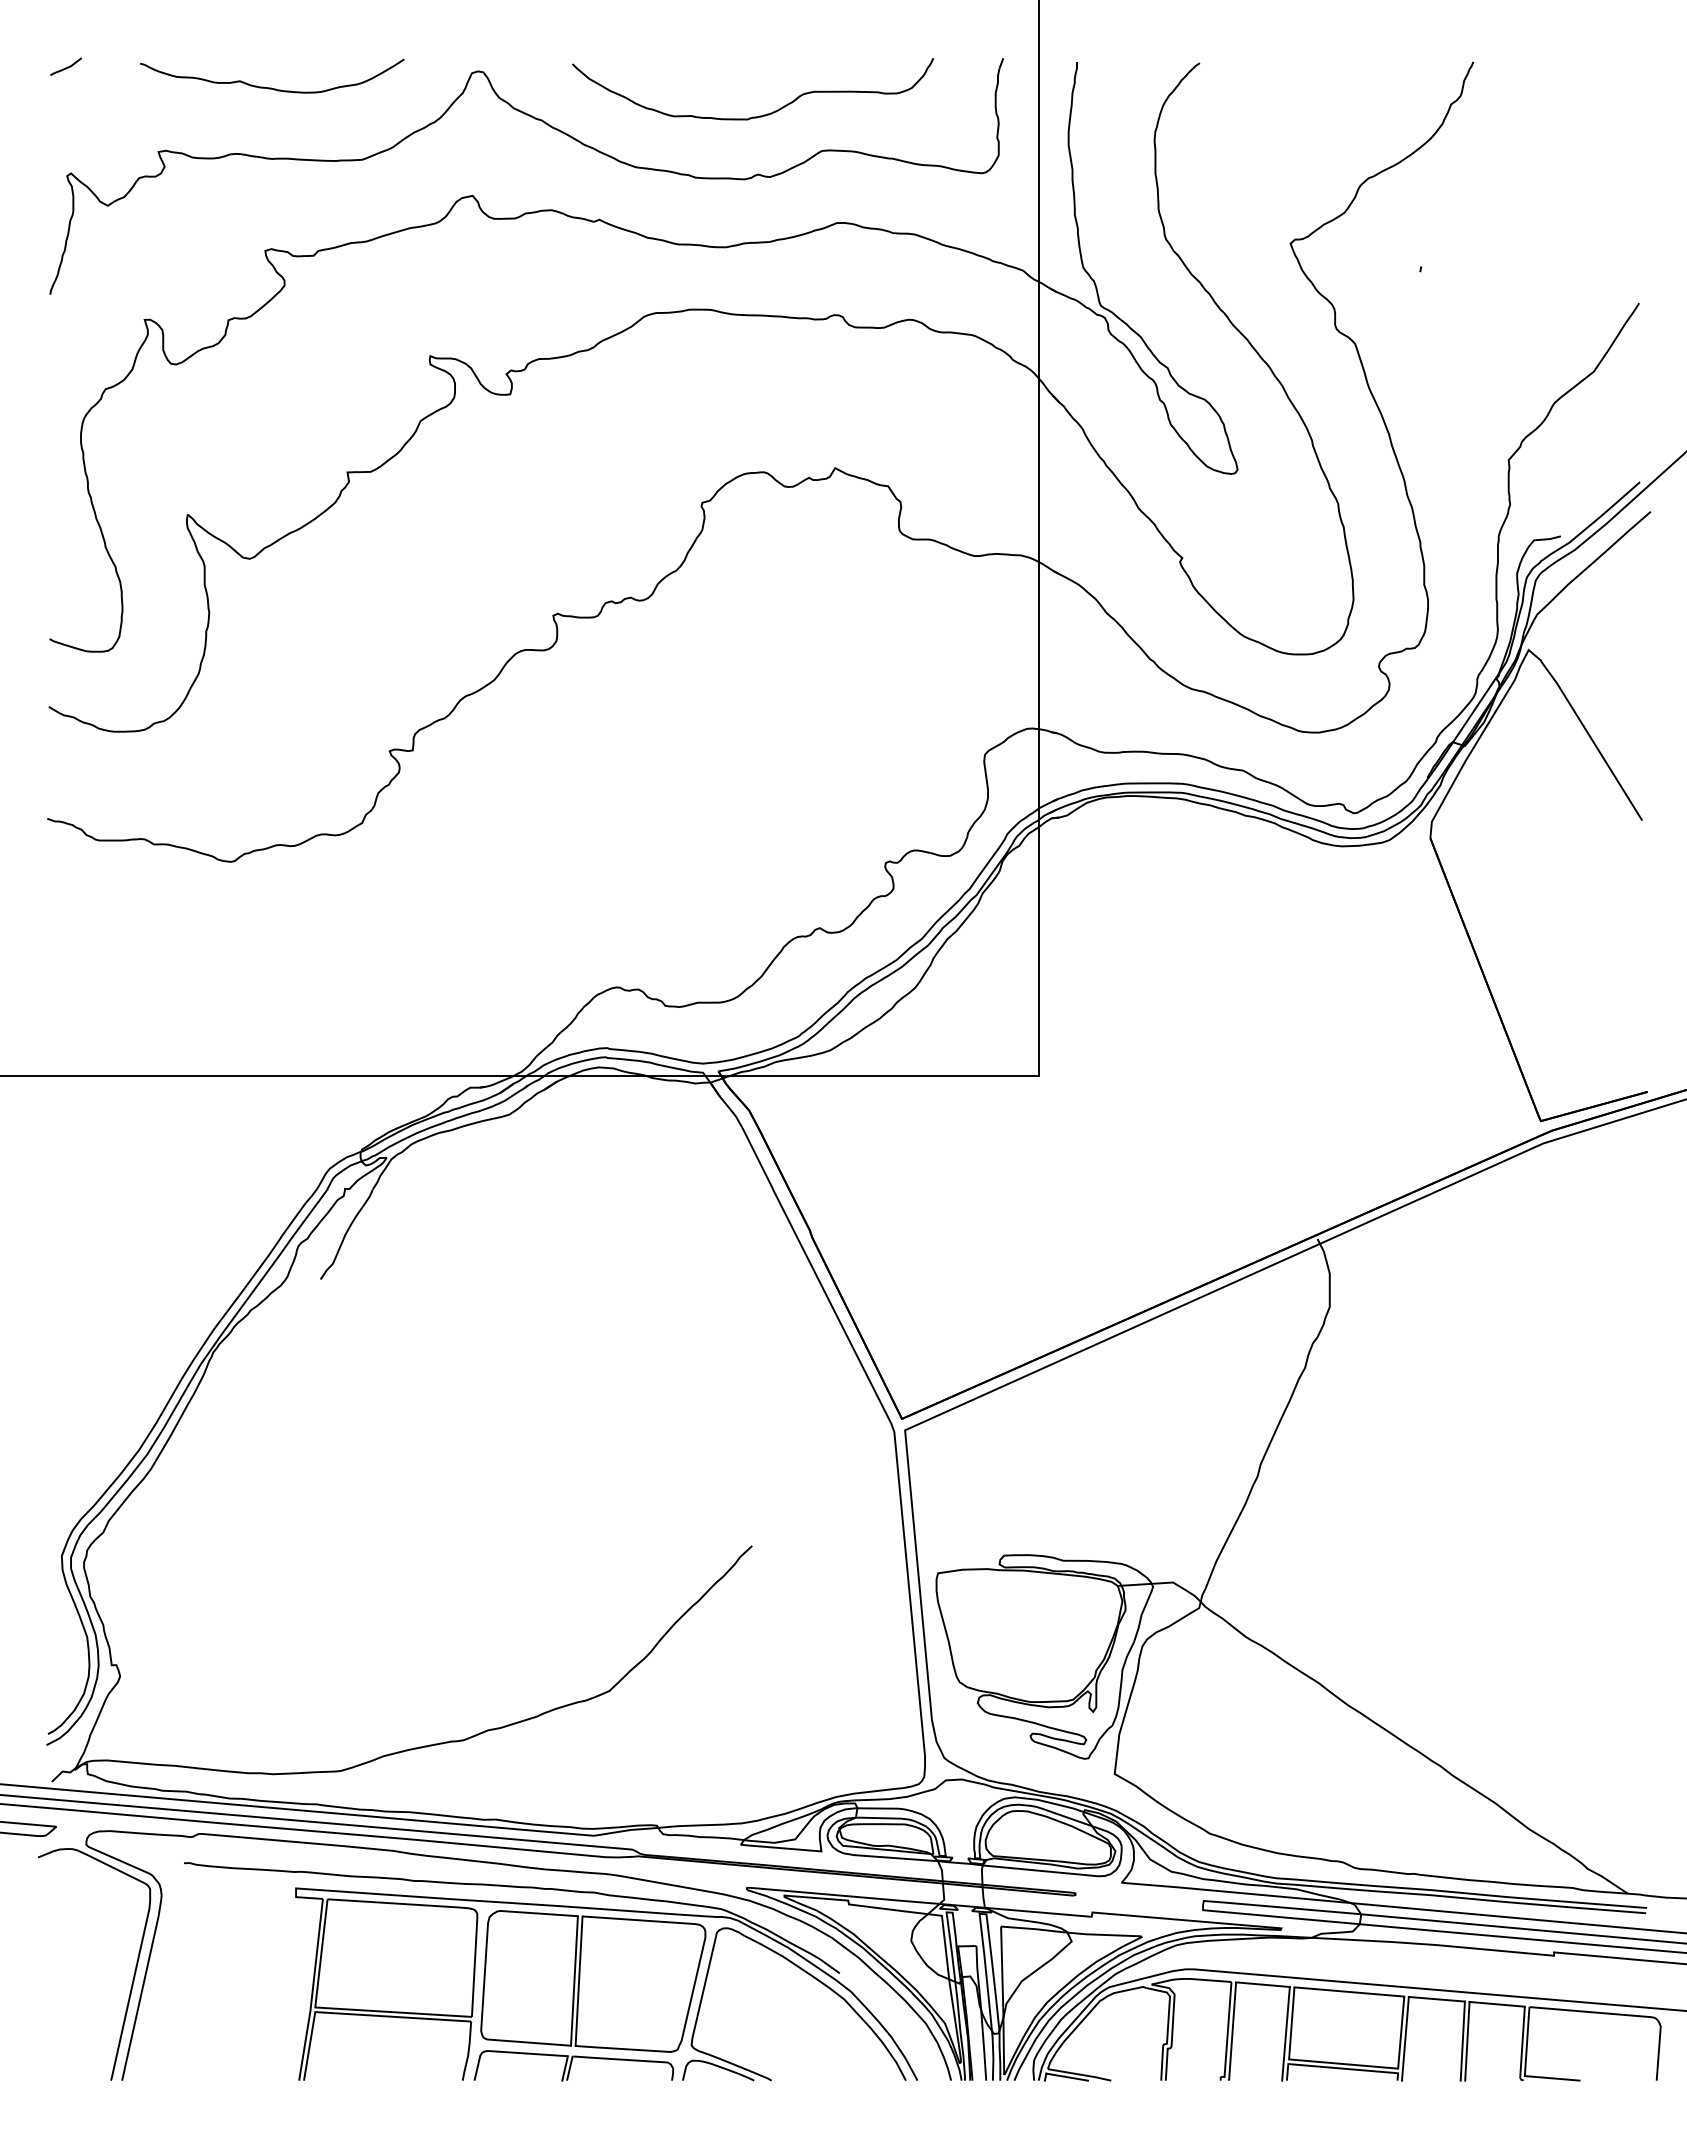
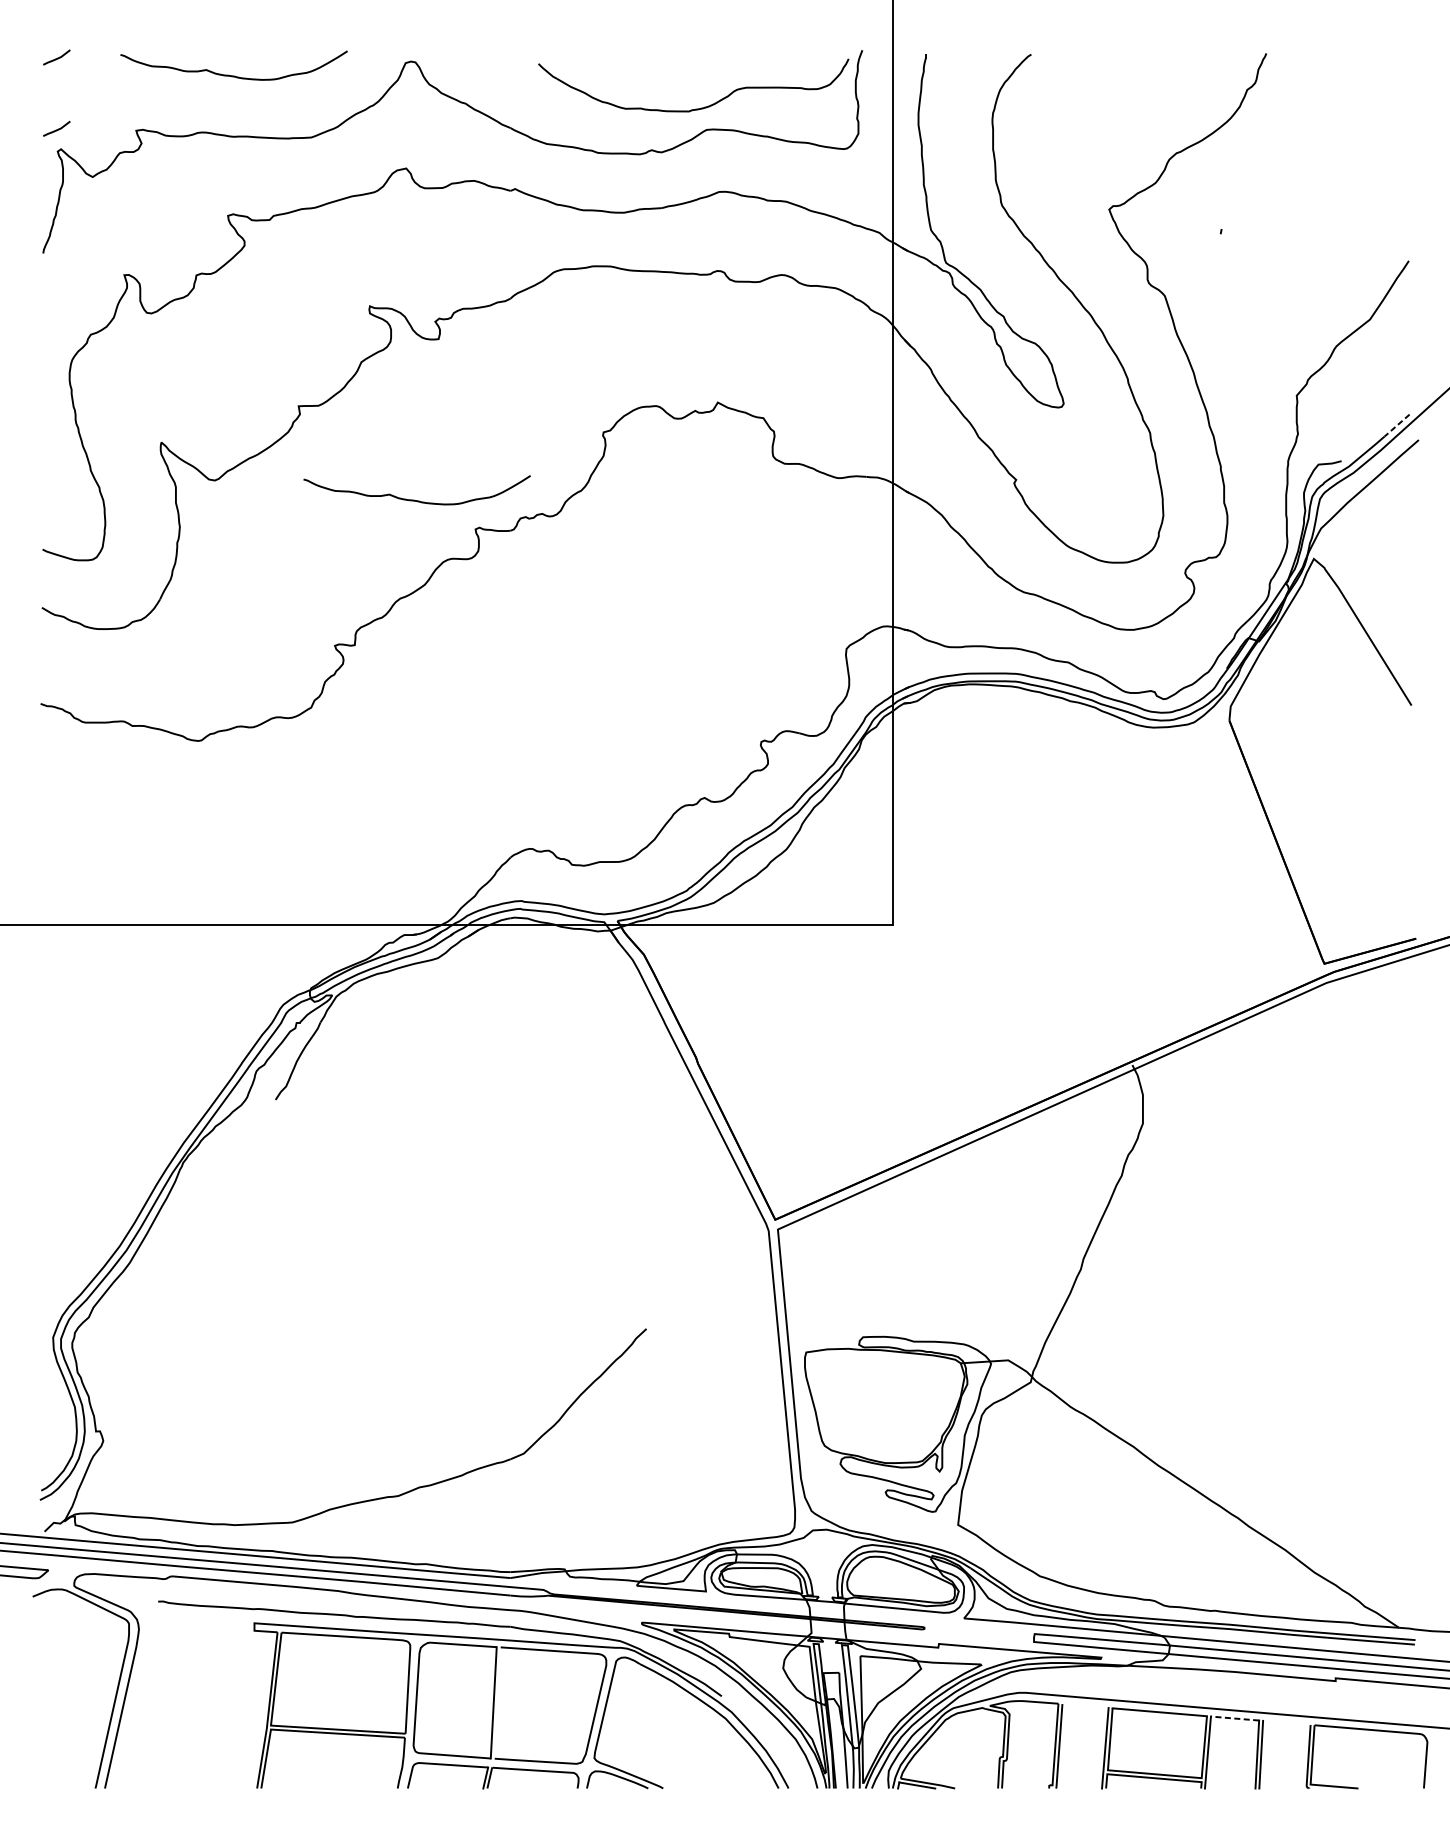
part: (759, 115) -> (699, 108), moved
curve: (67, 149) -> (58, 128), added
line: (1625, 495) -> (1397, 426), solid -> dashed
curve: (484, 581) -> (416, 499), added
line: (578, 1980) -> (497, 1702), removed
line: (1262, 1984) -> (1085, 1705), removed
line: (1436, 1999) -> (1234, 1718), solid -> dashed
line: (1496, 2003) -> (1286, 1722), removed

